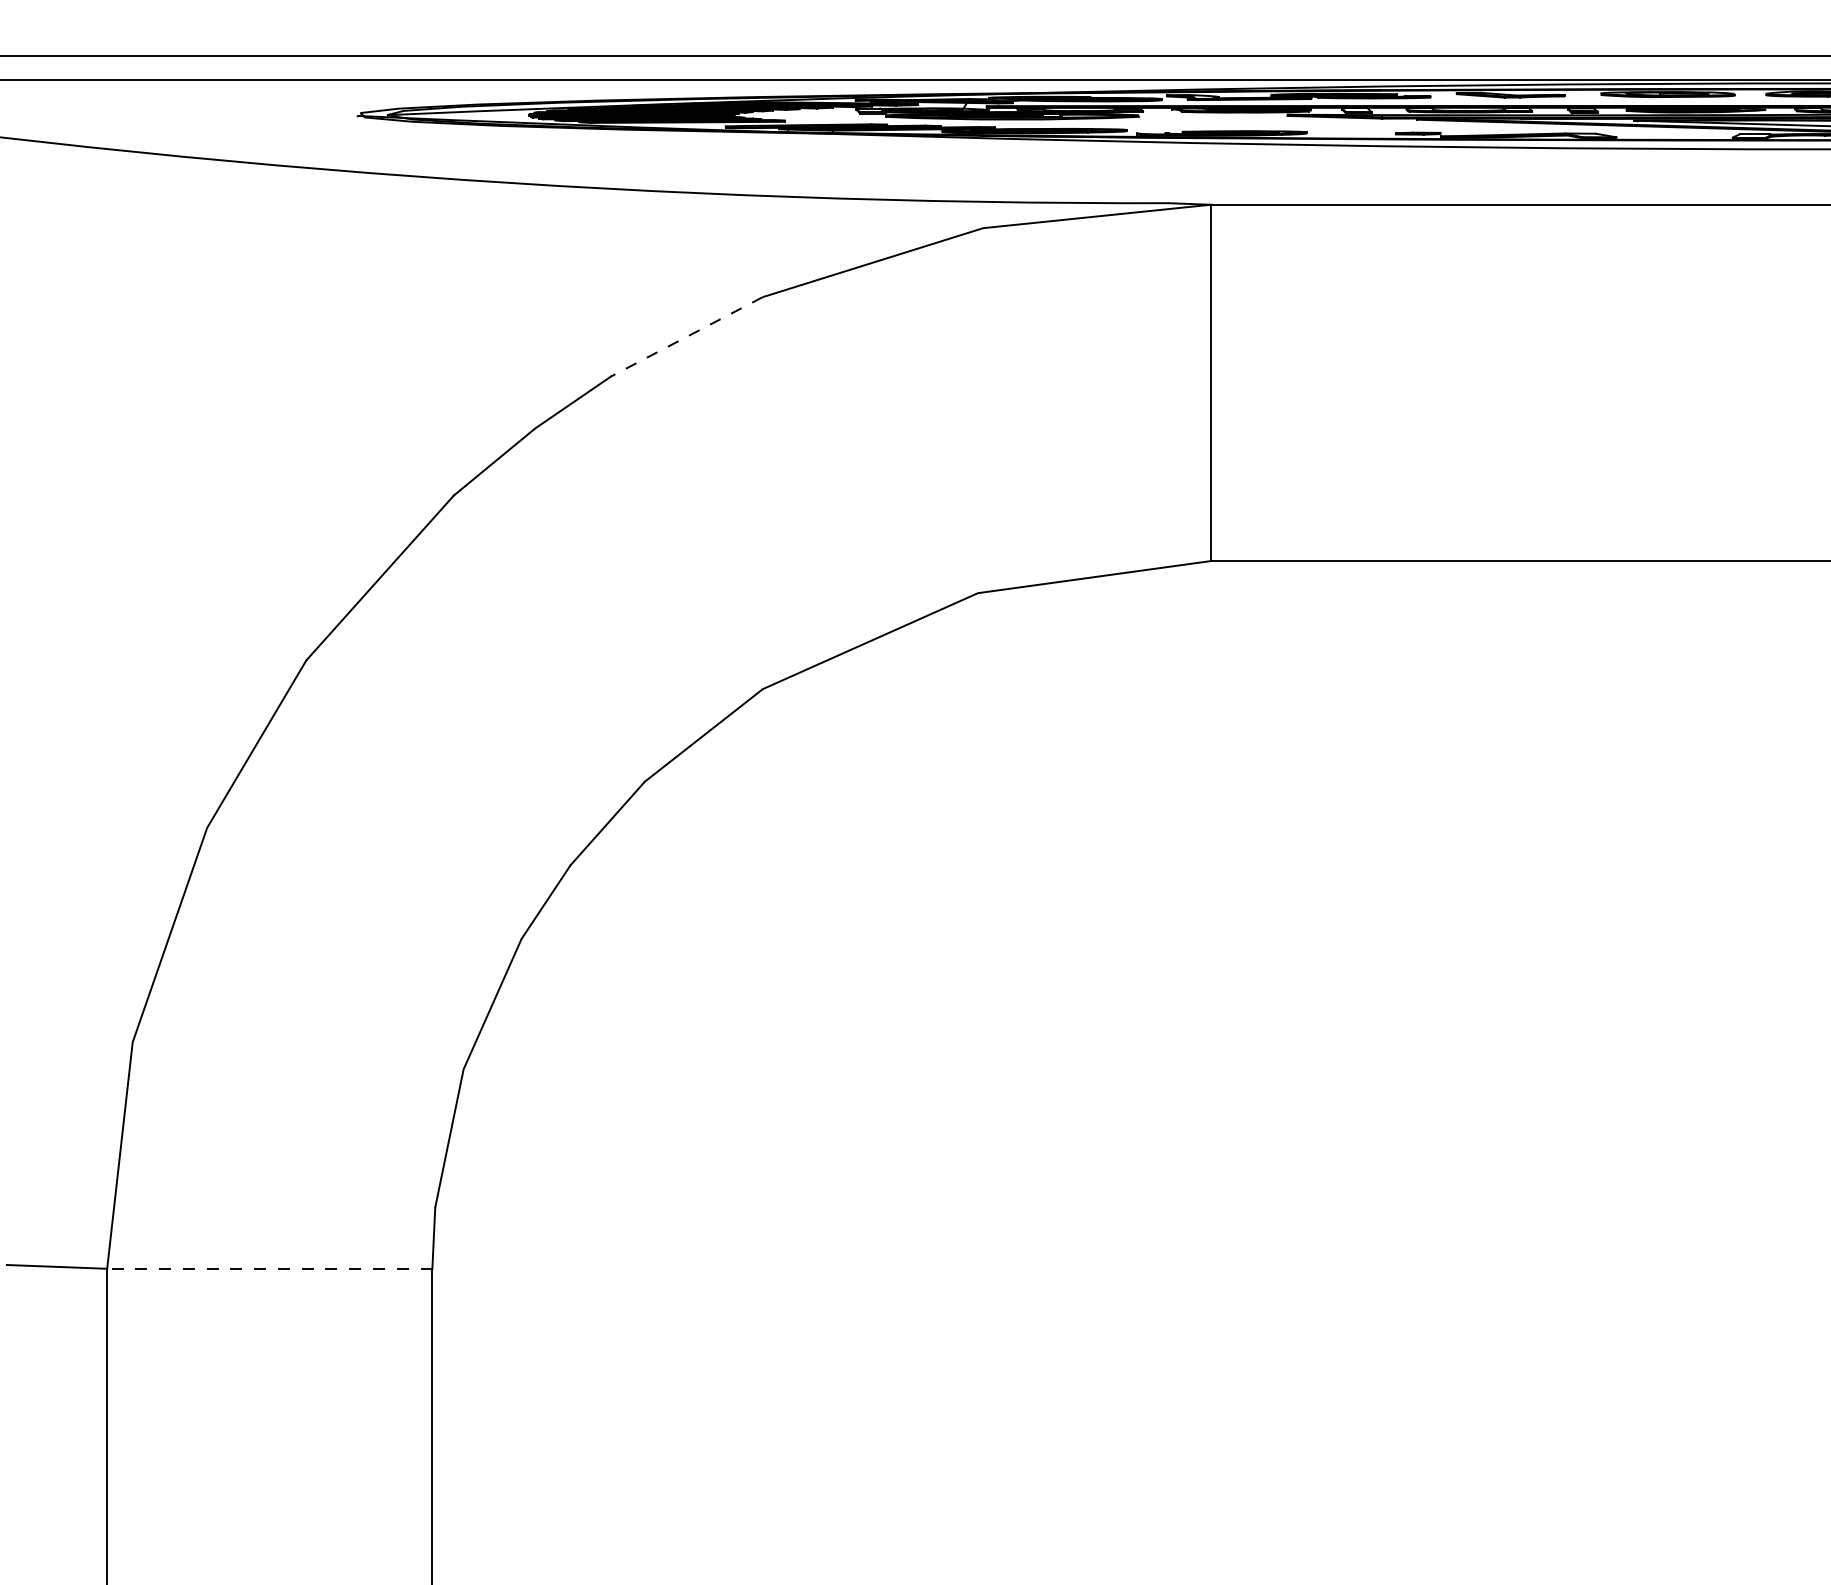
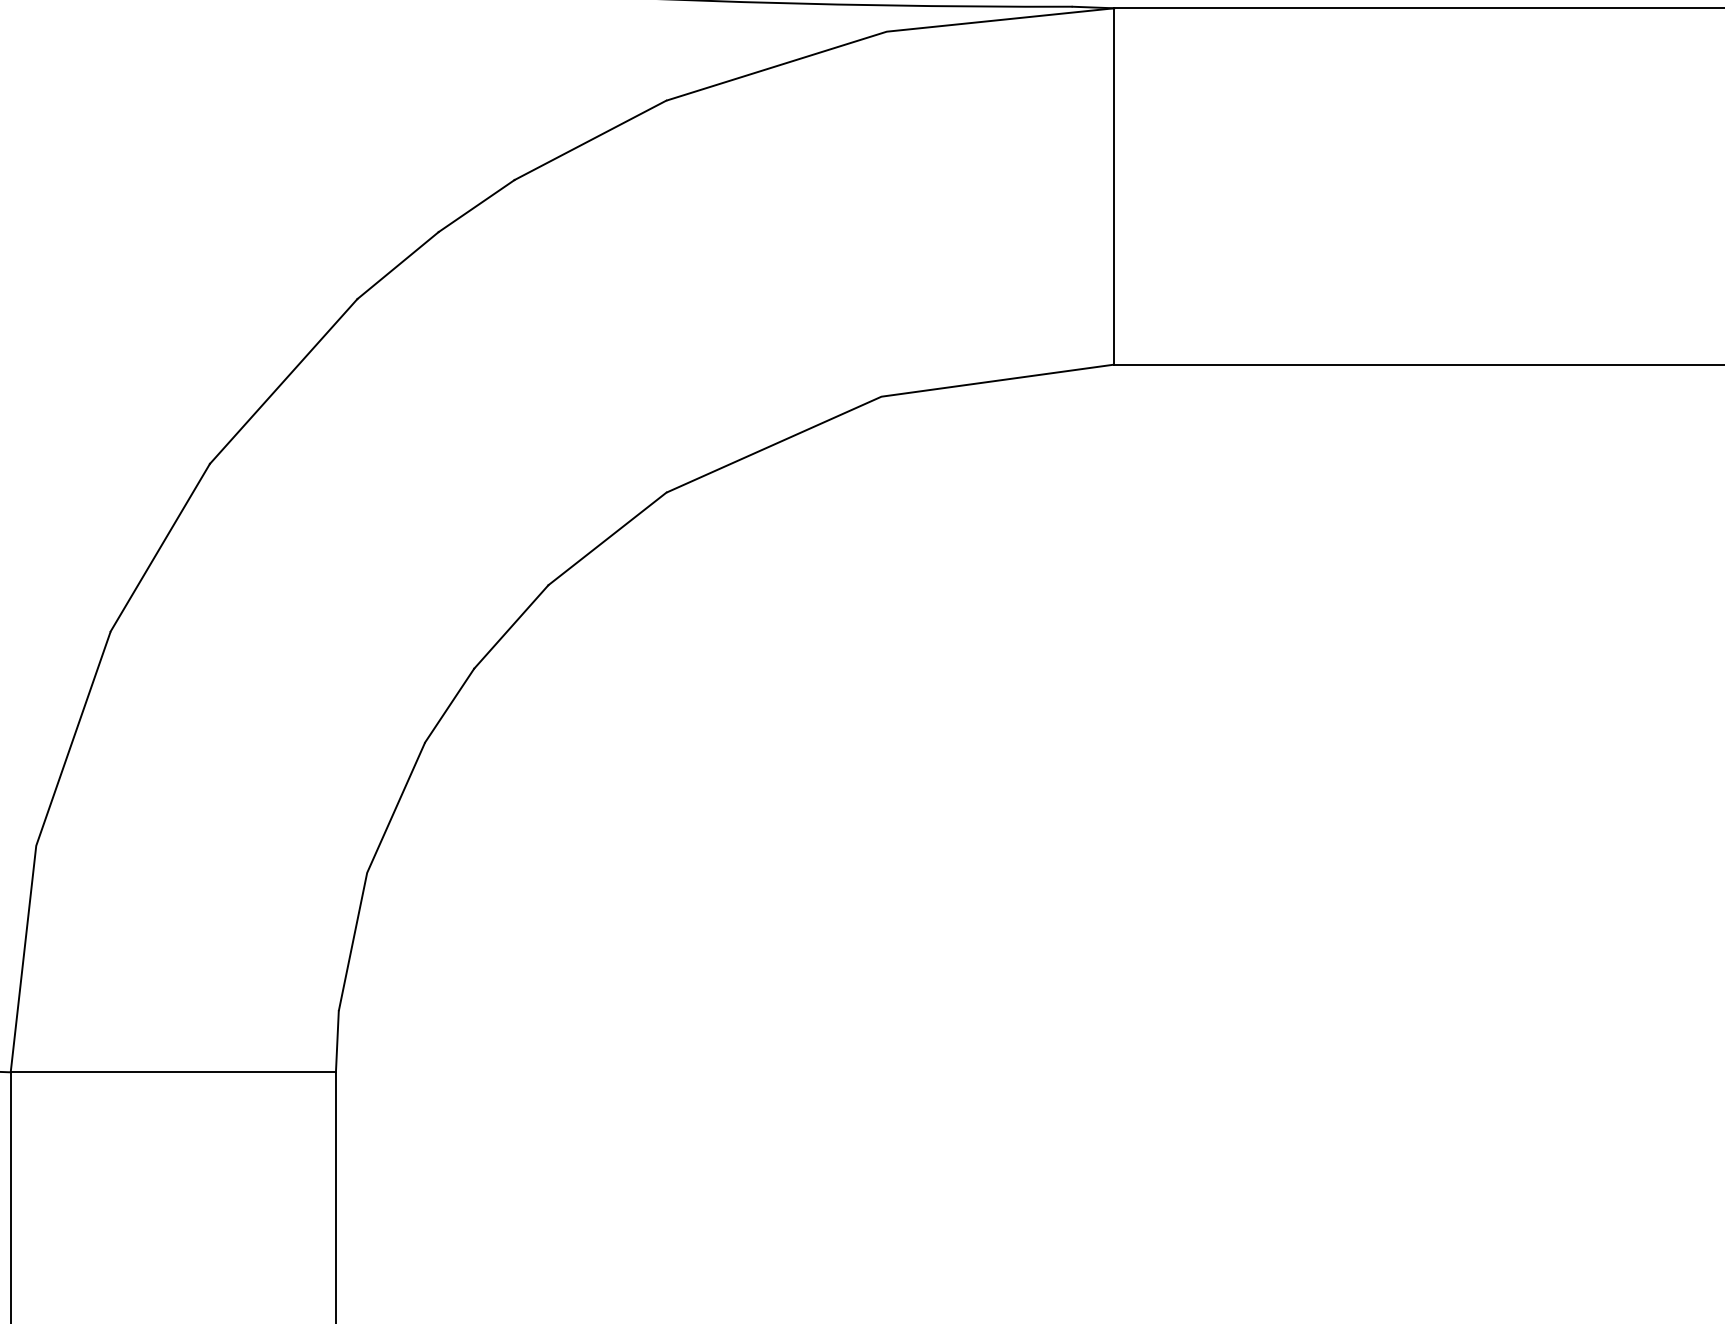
line: (686, 336) -> (590, 140), dashed -> solid
line: (269, 1268) -> (173, 1072), dashed -> solid

